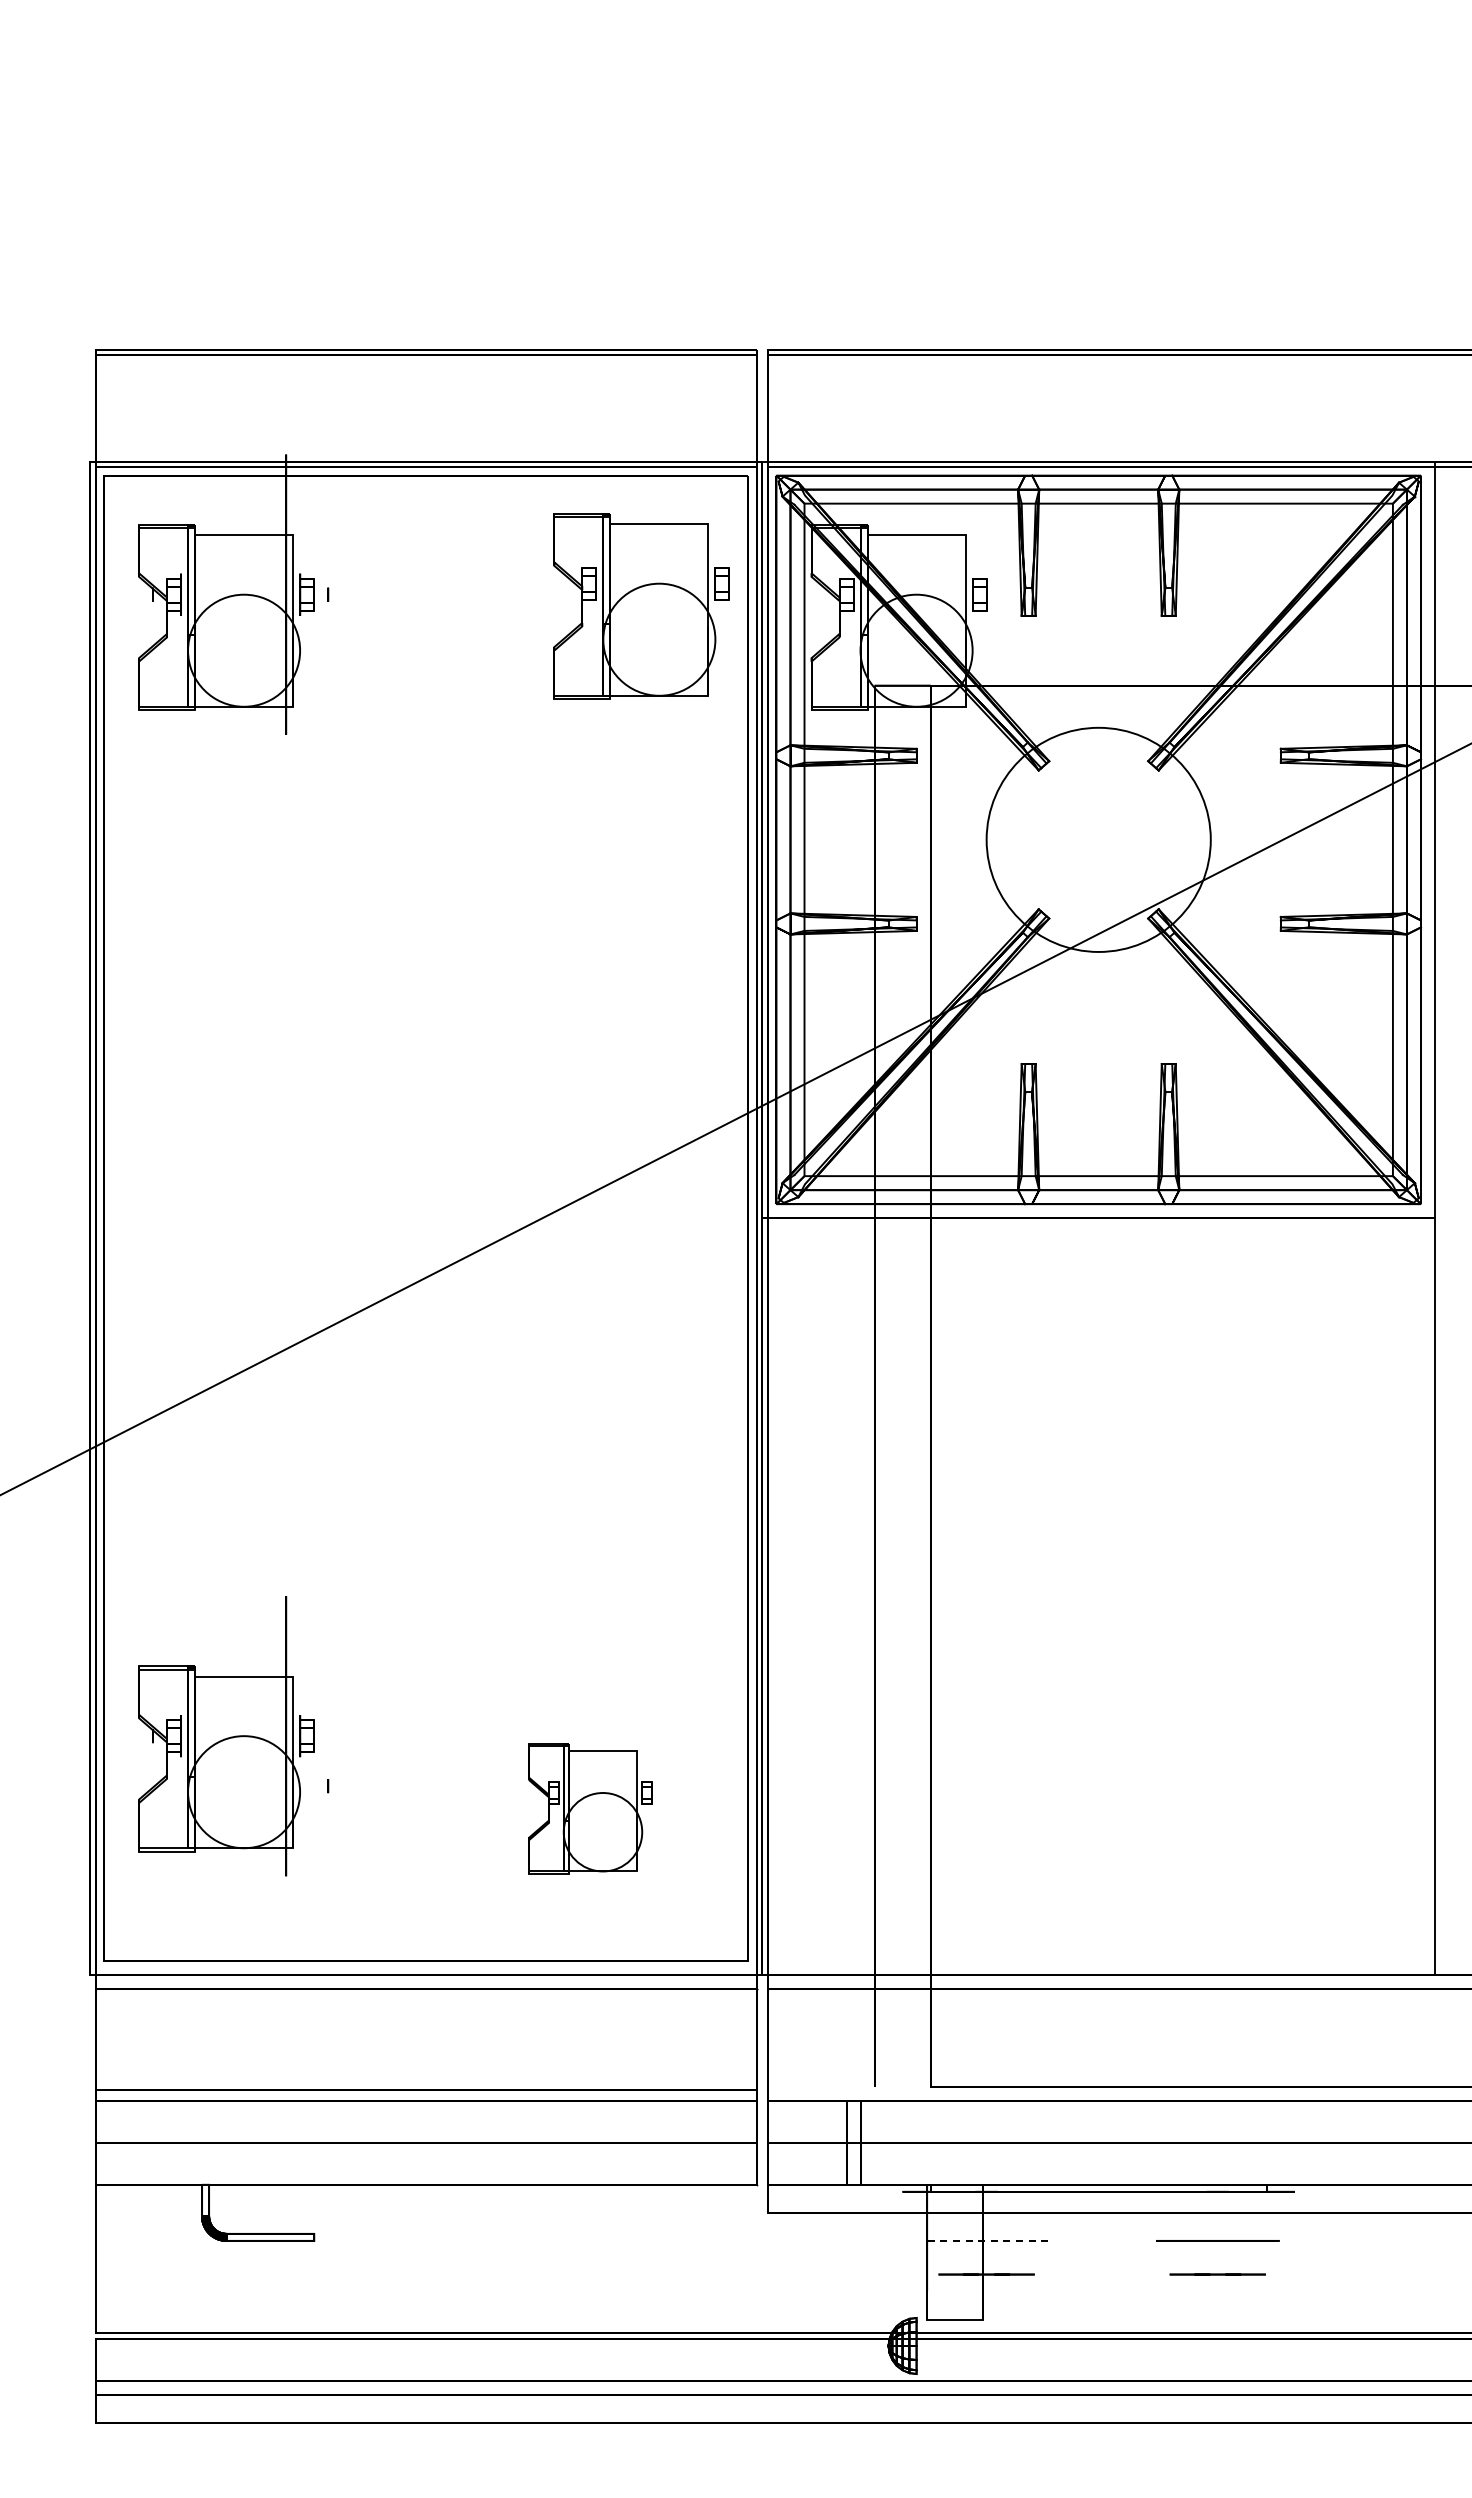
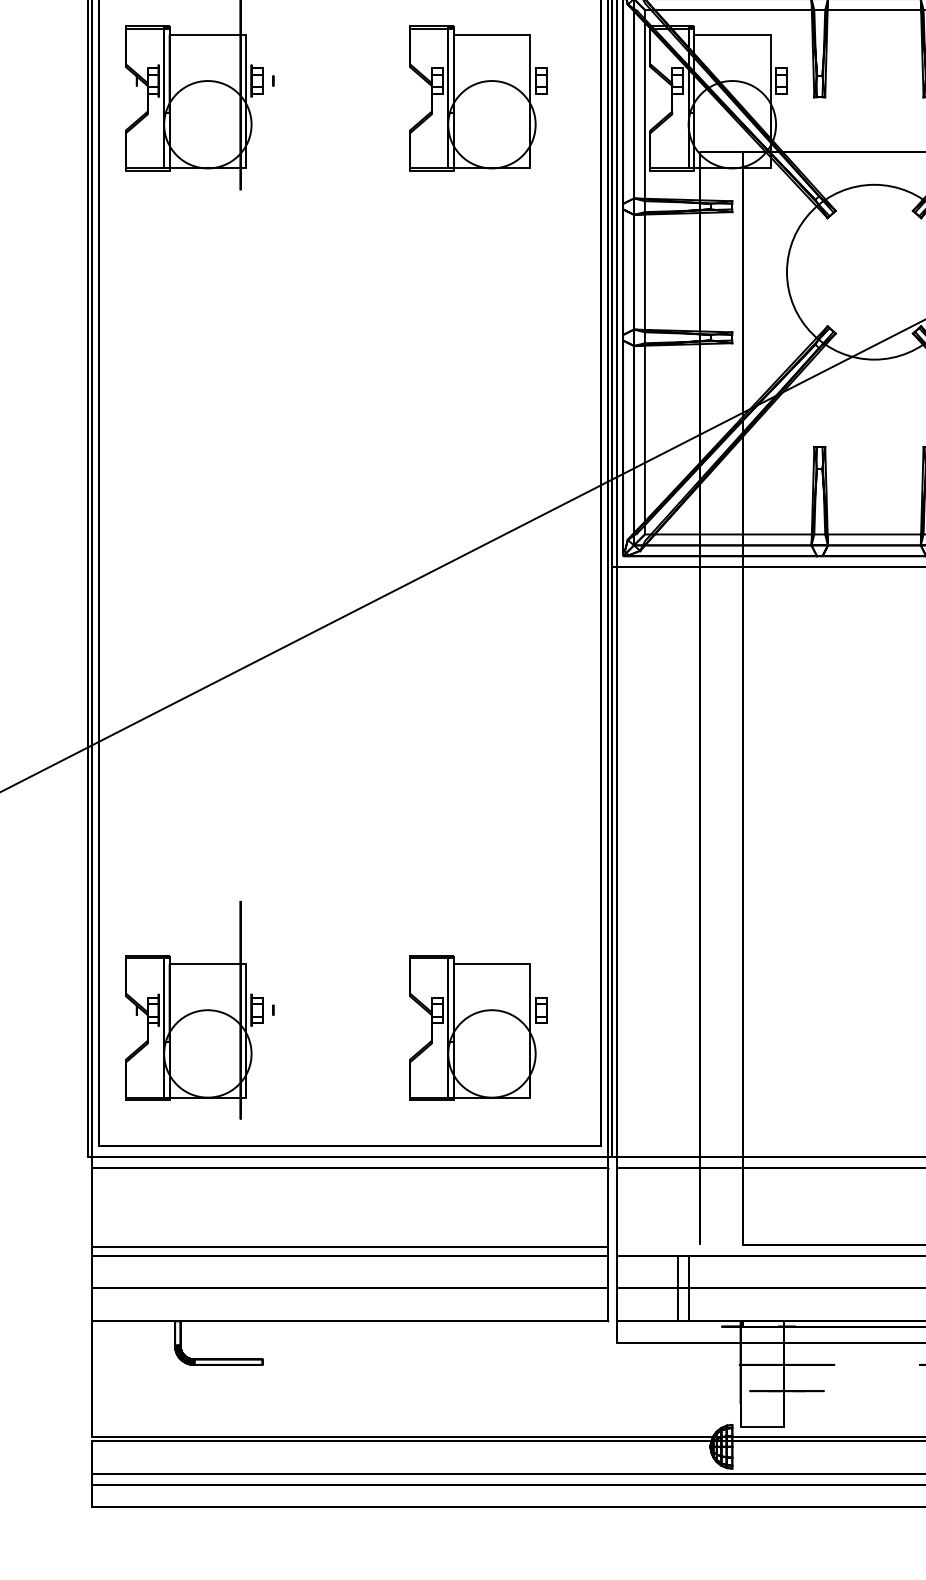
part: (641, 606) -> (478, 98), moved
part: (226, 1736) -> (194, 1010), moved
part: (590, 1808) -> (478, 1027), size x1.43
circle: (986, 2240) -> (786, 1364), dashed -> solid

